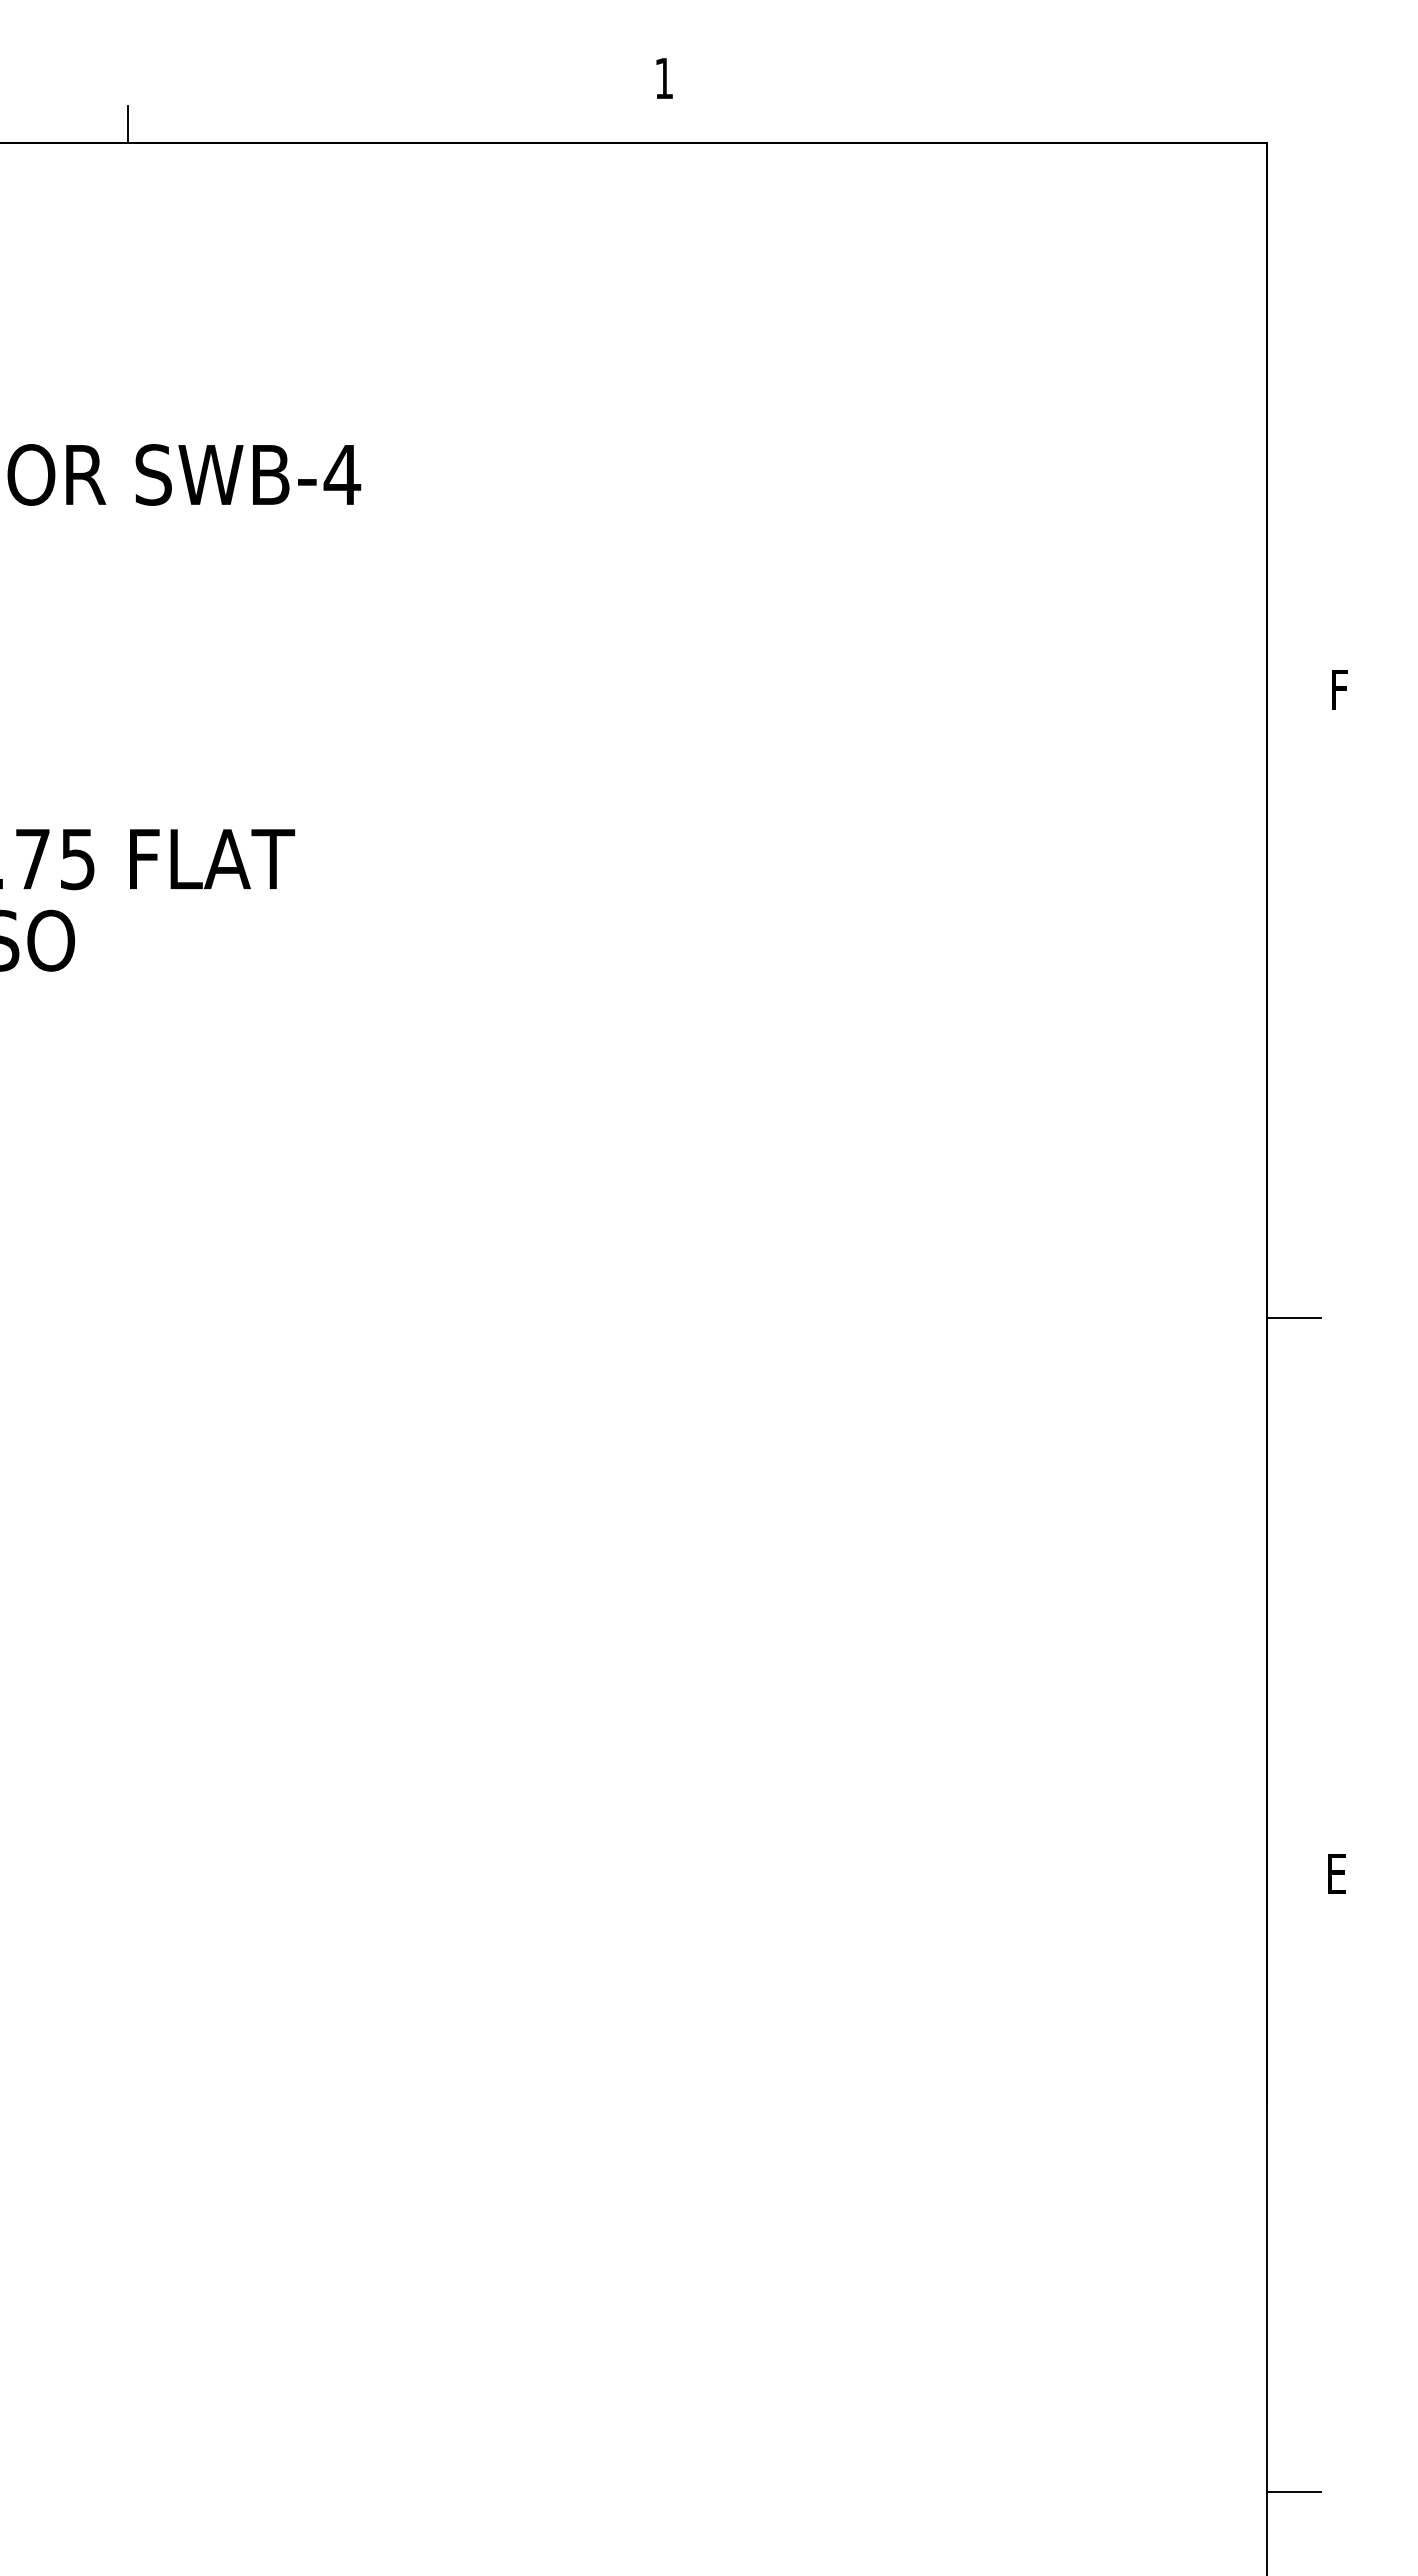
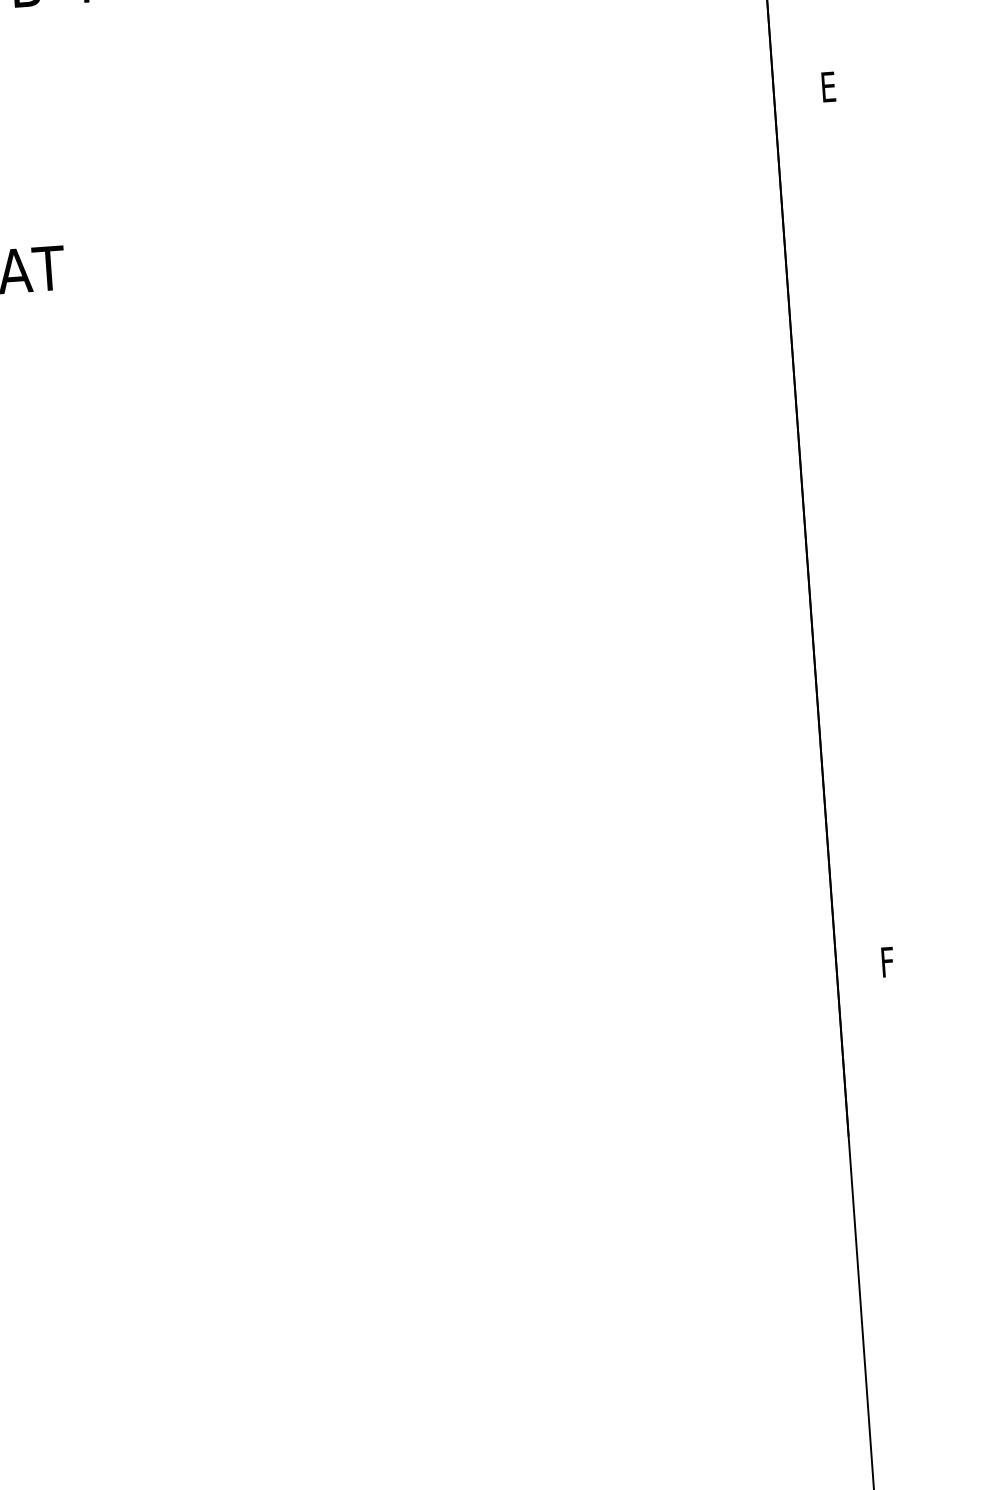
text: (1342, 689) -> (829, 86), F -> E
line: (1293, 1317) -> (826, 553), removed
text: (1338, 1873) -> (889, 961), E -> F
line: (1293, 2492) -> (889, 1421), removed

